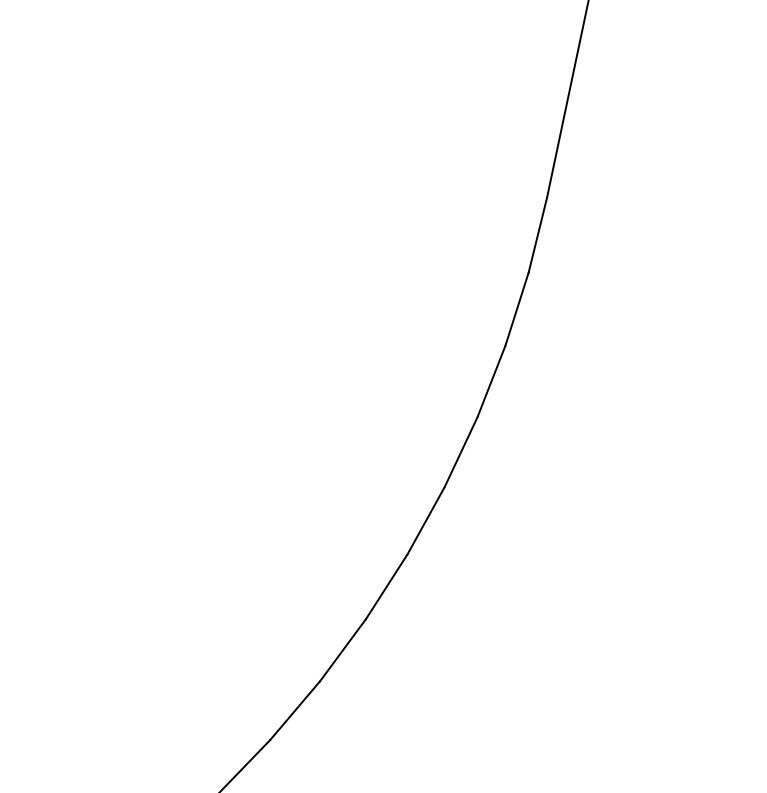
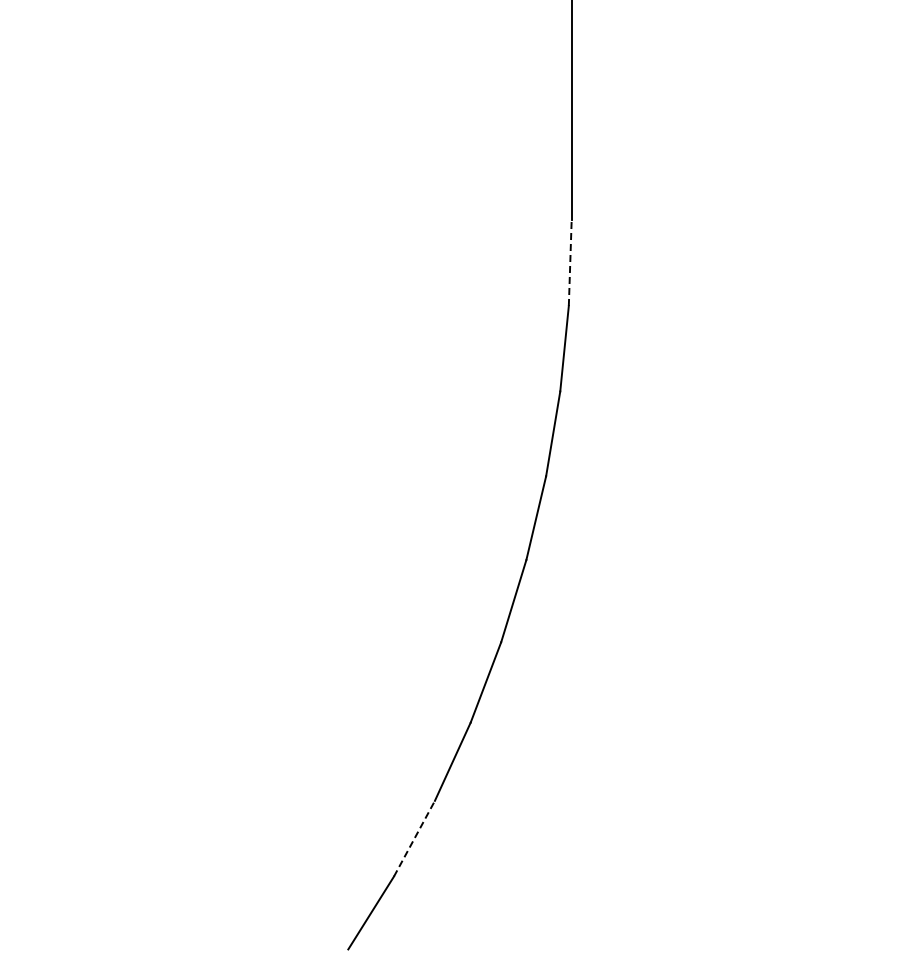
line: (538, 234) -> (570, 262), solid -> dashed
line: (295, 710) -> (414, 838), solid -> dashed

